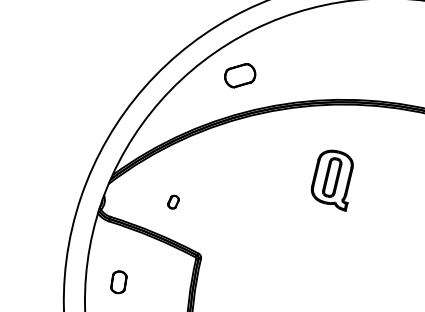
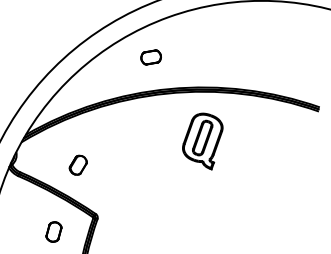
part: (239, 75) -> (150, 57), size x0.71
part: (331, 180) -> (201, 140), moved
part: (173, 201) -> (78, 164), size x1.67
part: (118, 282) -> (53, 232), moved

